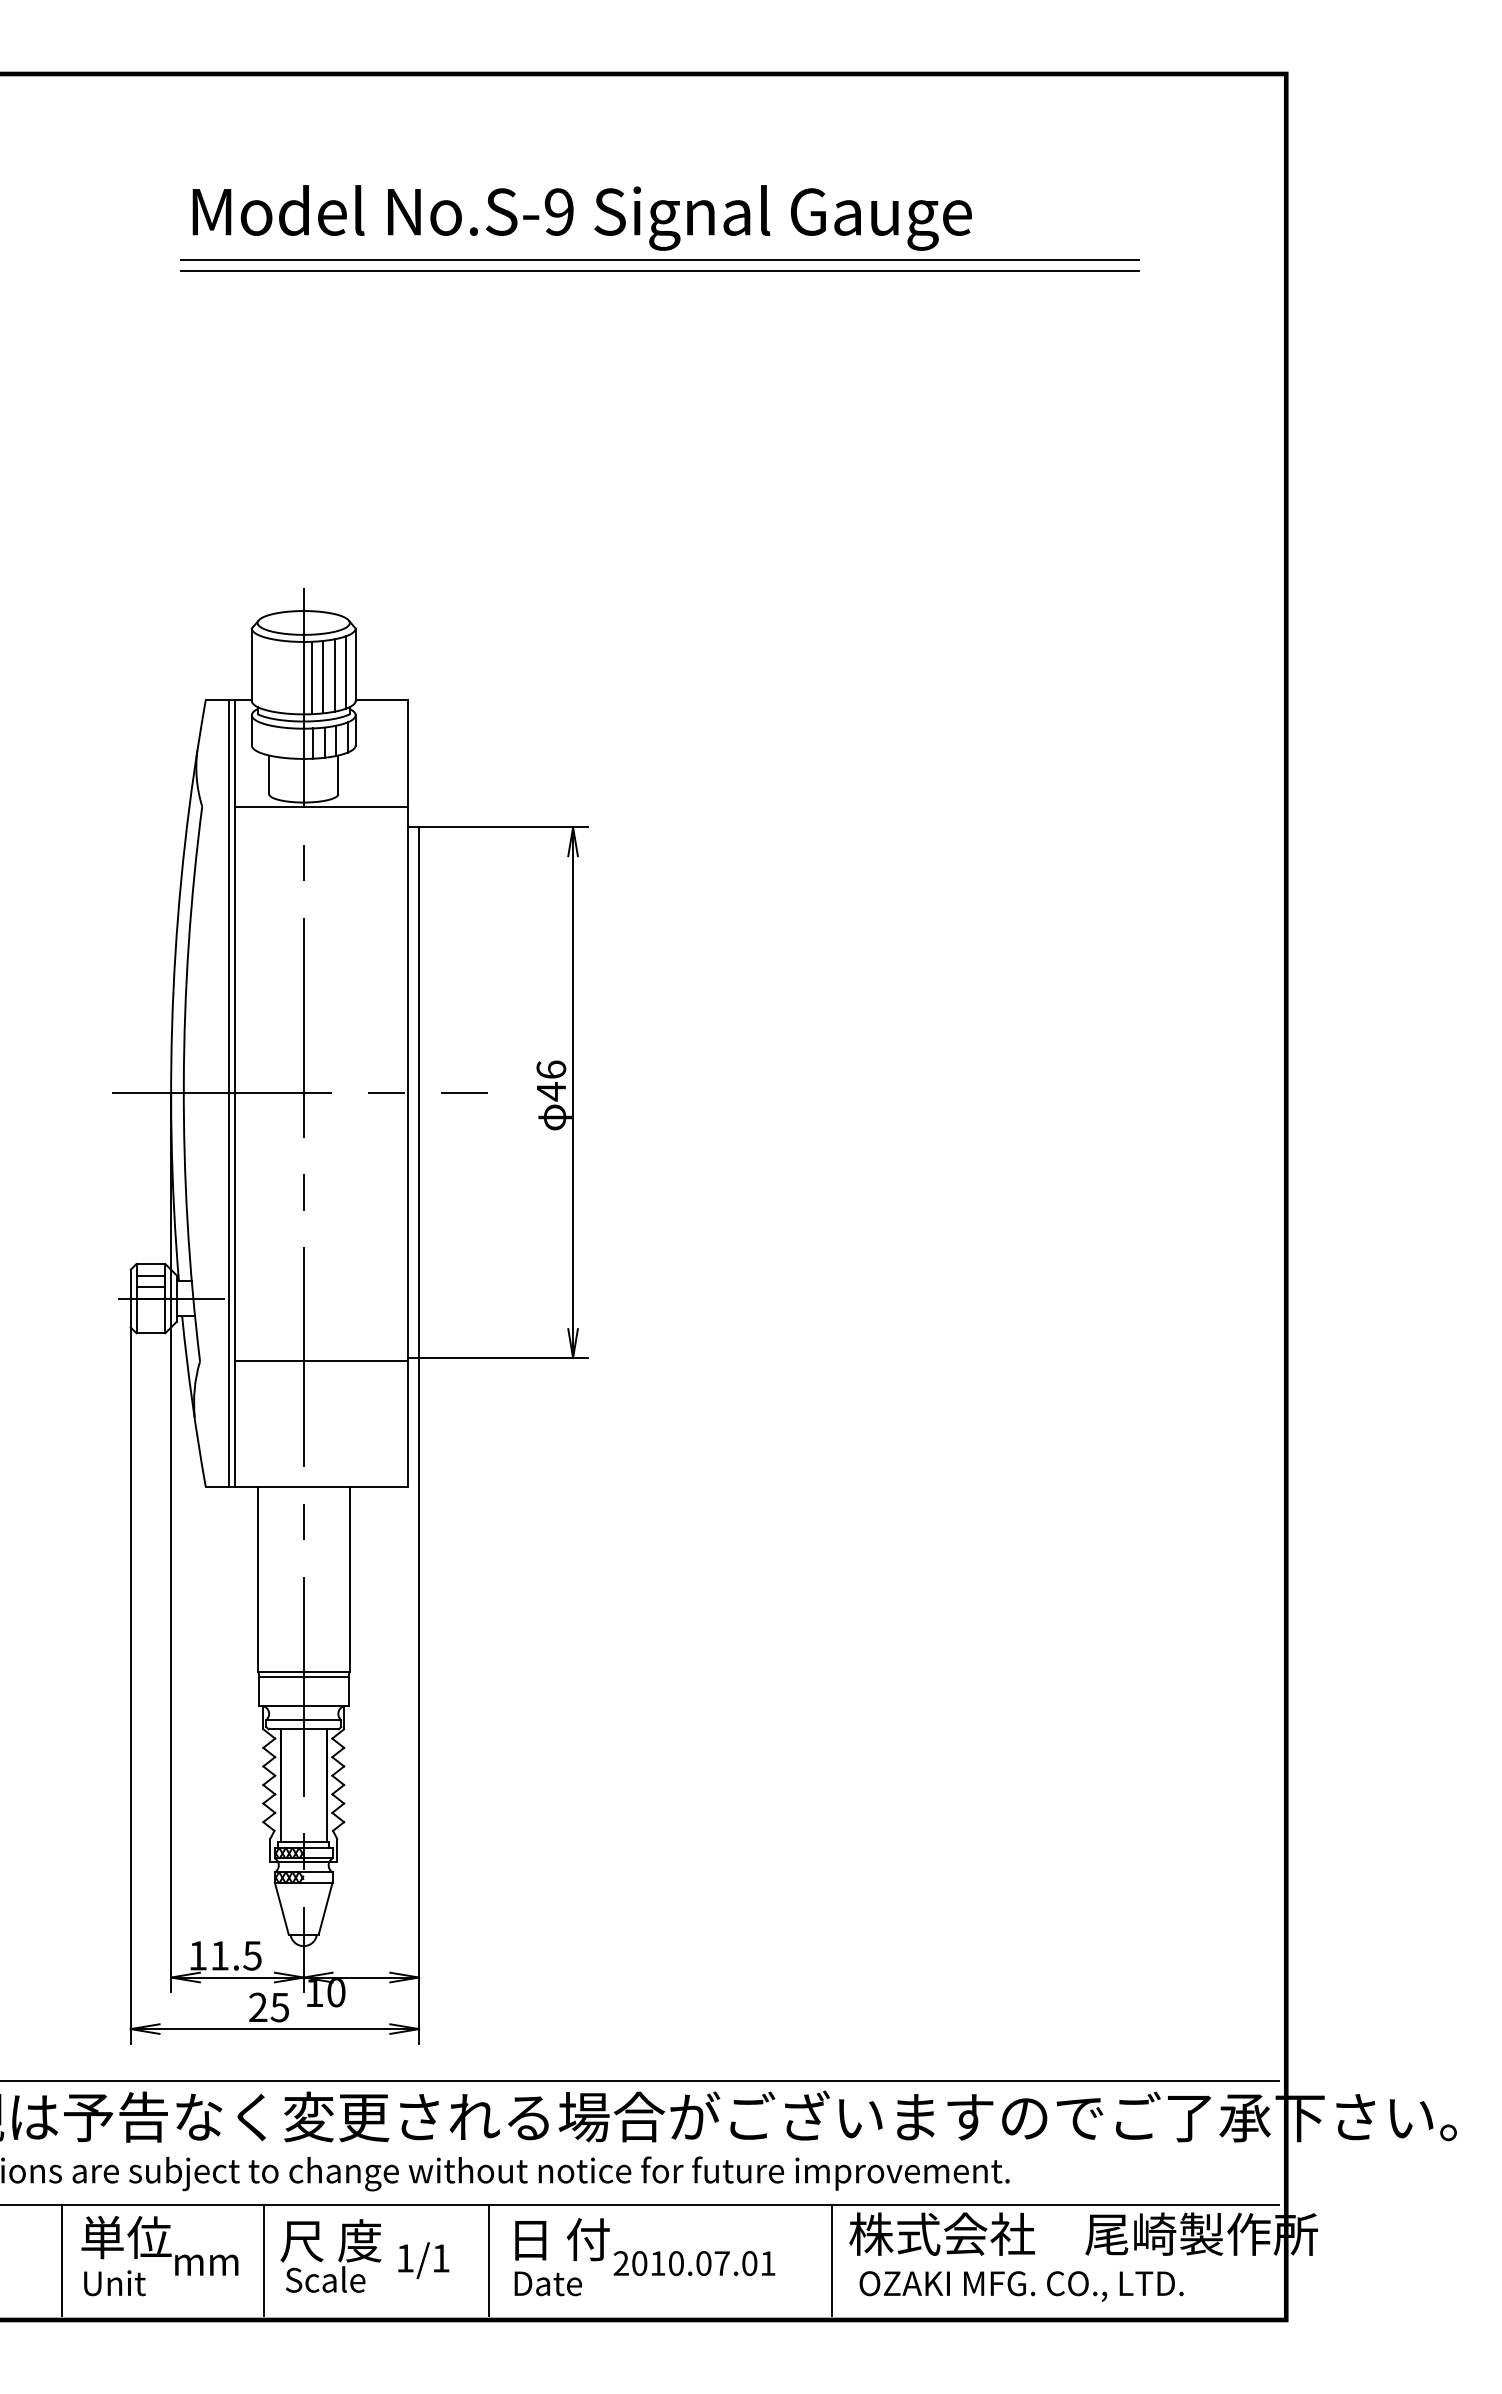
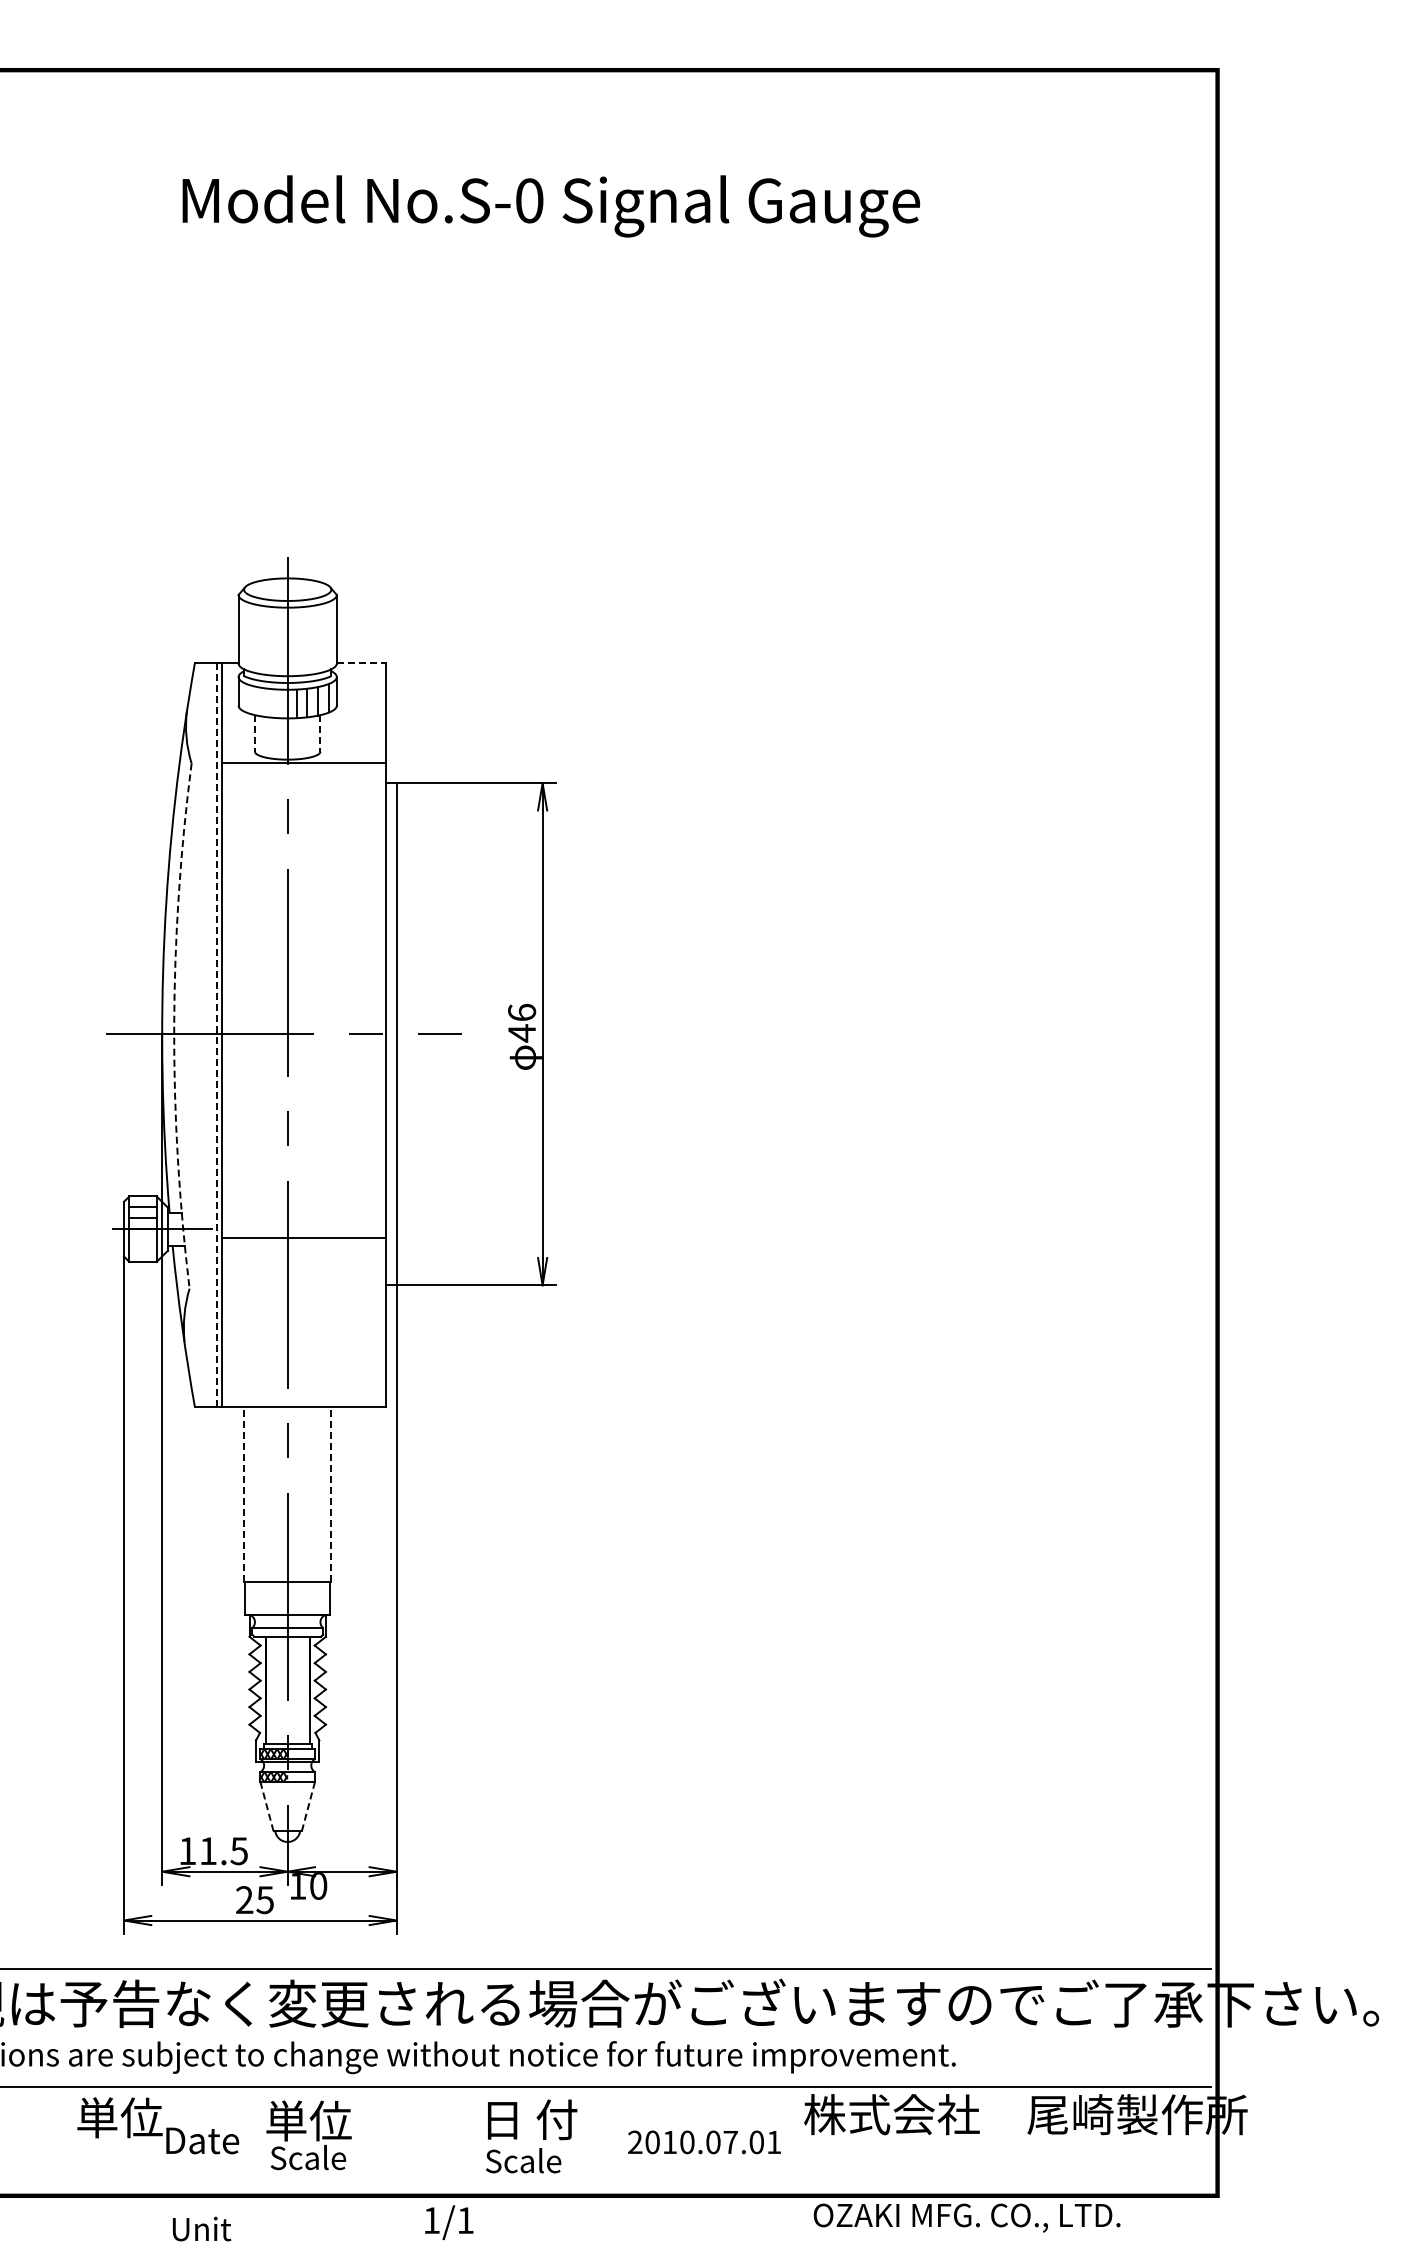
text: (559, 211) -> (529, 200), No.S-9 -> No.S-0
line: (659, 259) -> (624, 245), removed
line: (659, 270) -> (624, 256), removed
line: (346, 672) -> (328, 636), removed
line: (335, 675) -> (317, 639), removed
line: (323, 676) -> (306, 640), removed
line: (311, 677) -> (295, 641), removed
line: (381, 700) -> (361, 663), solid -> dashed
line: (268, 774) -> (254, 733), solid -> dashed
line: (338, 774) -> (320, 733), solid -> dashed
arc: (184, 1084) -> (174, 1026), solid -> dashed
line: (228, 1093) -> (216, 1035), solid -> dashed
line: (320, 1361) -> (303, 1237), moved
line: (258, 1578) -> (244, 1494), solid -> dashed
line: (350, 1578) -> (331, 1494), solid -> dashed
line: (303, 1677) -> (287, 1587), removed
line: (282, 1909) -> (267, 1807), solid -> dashed
line: (325, 1909) -> (308, 1807), solid -> dashed
text: (331, 2240) -> (313, 2120), 尺 度 -> 単位
line: (62, 2260) -> (59, 2139), removed
line: (263, 2260) -> (249, 2139), removed
text: (423, 2260) -> (449, 2222), moved
line: (489, 2260) -> (463, 2139), removed
line: (831, 2260) -> (787, 2139), removed
text: (213, 2261) -> (202, 2140), mm -> Date
text: (694, 2263) -> (704, 2142), moved
text: (115, 2282) -> (202, 2228), moved
text: (552, 2282) -> (523, 2160), Date -> Scale
text: (1020, 2285) -> (966, 2217), moved

